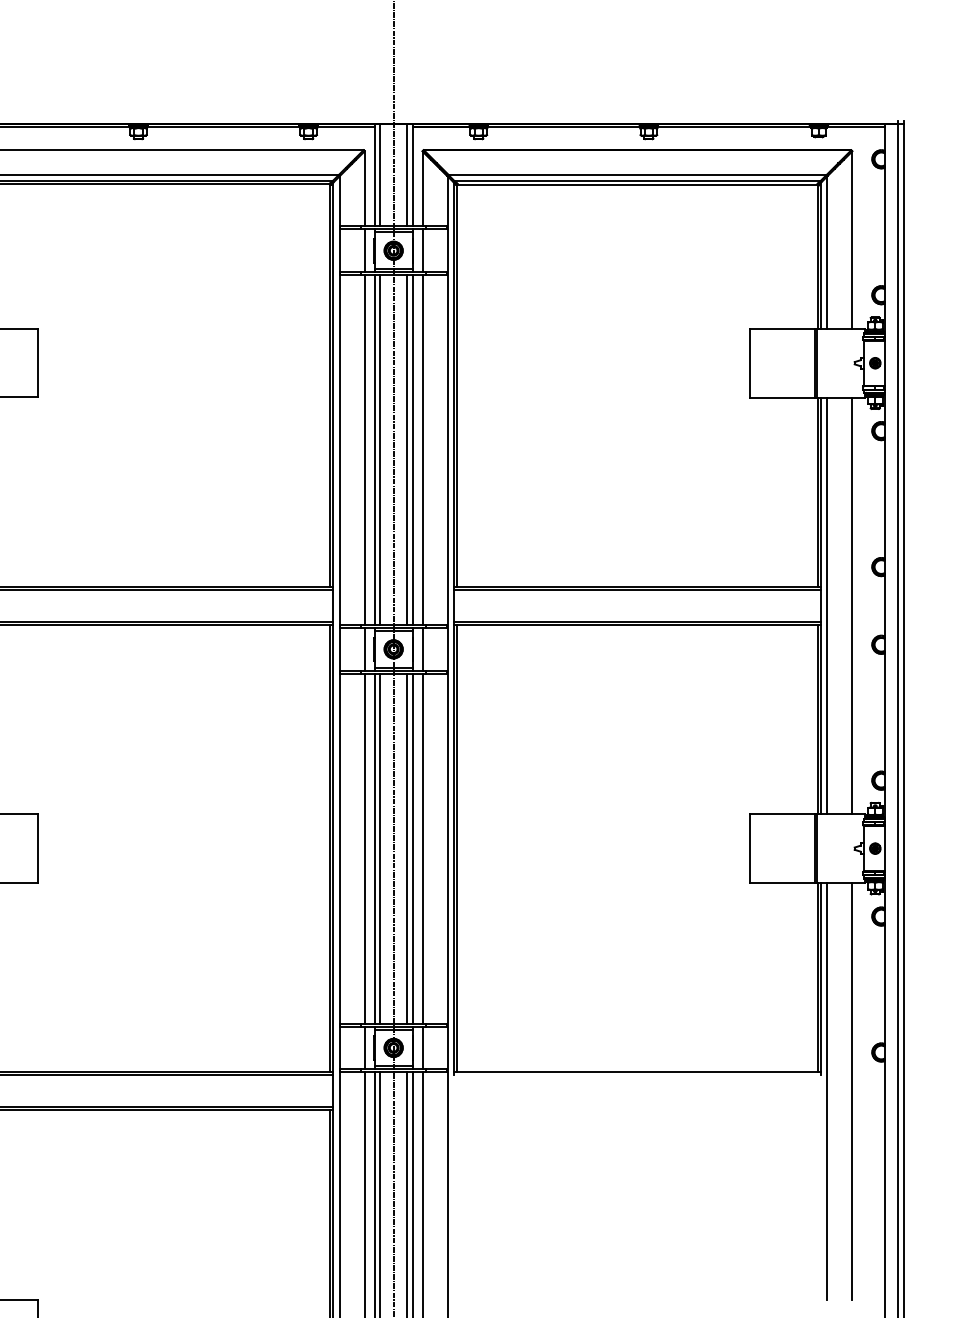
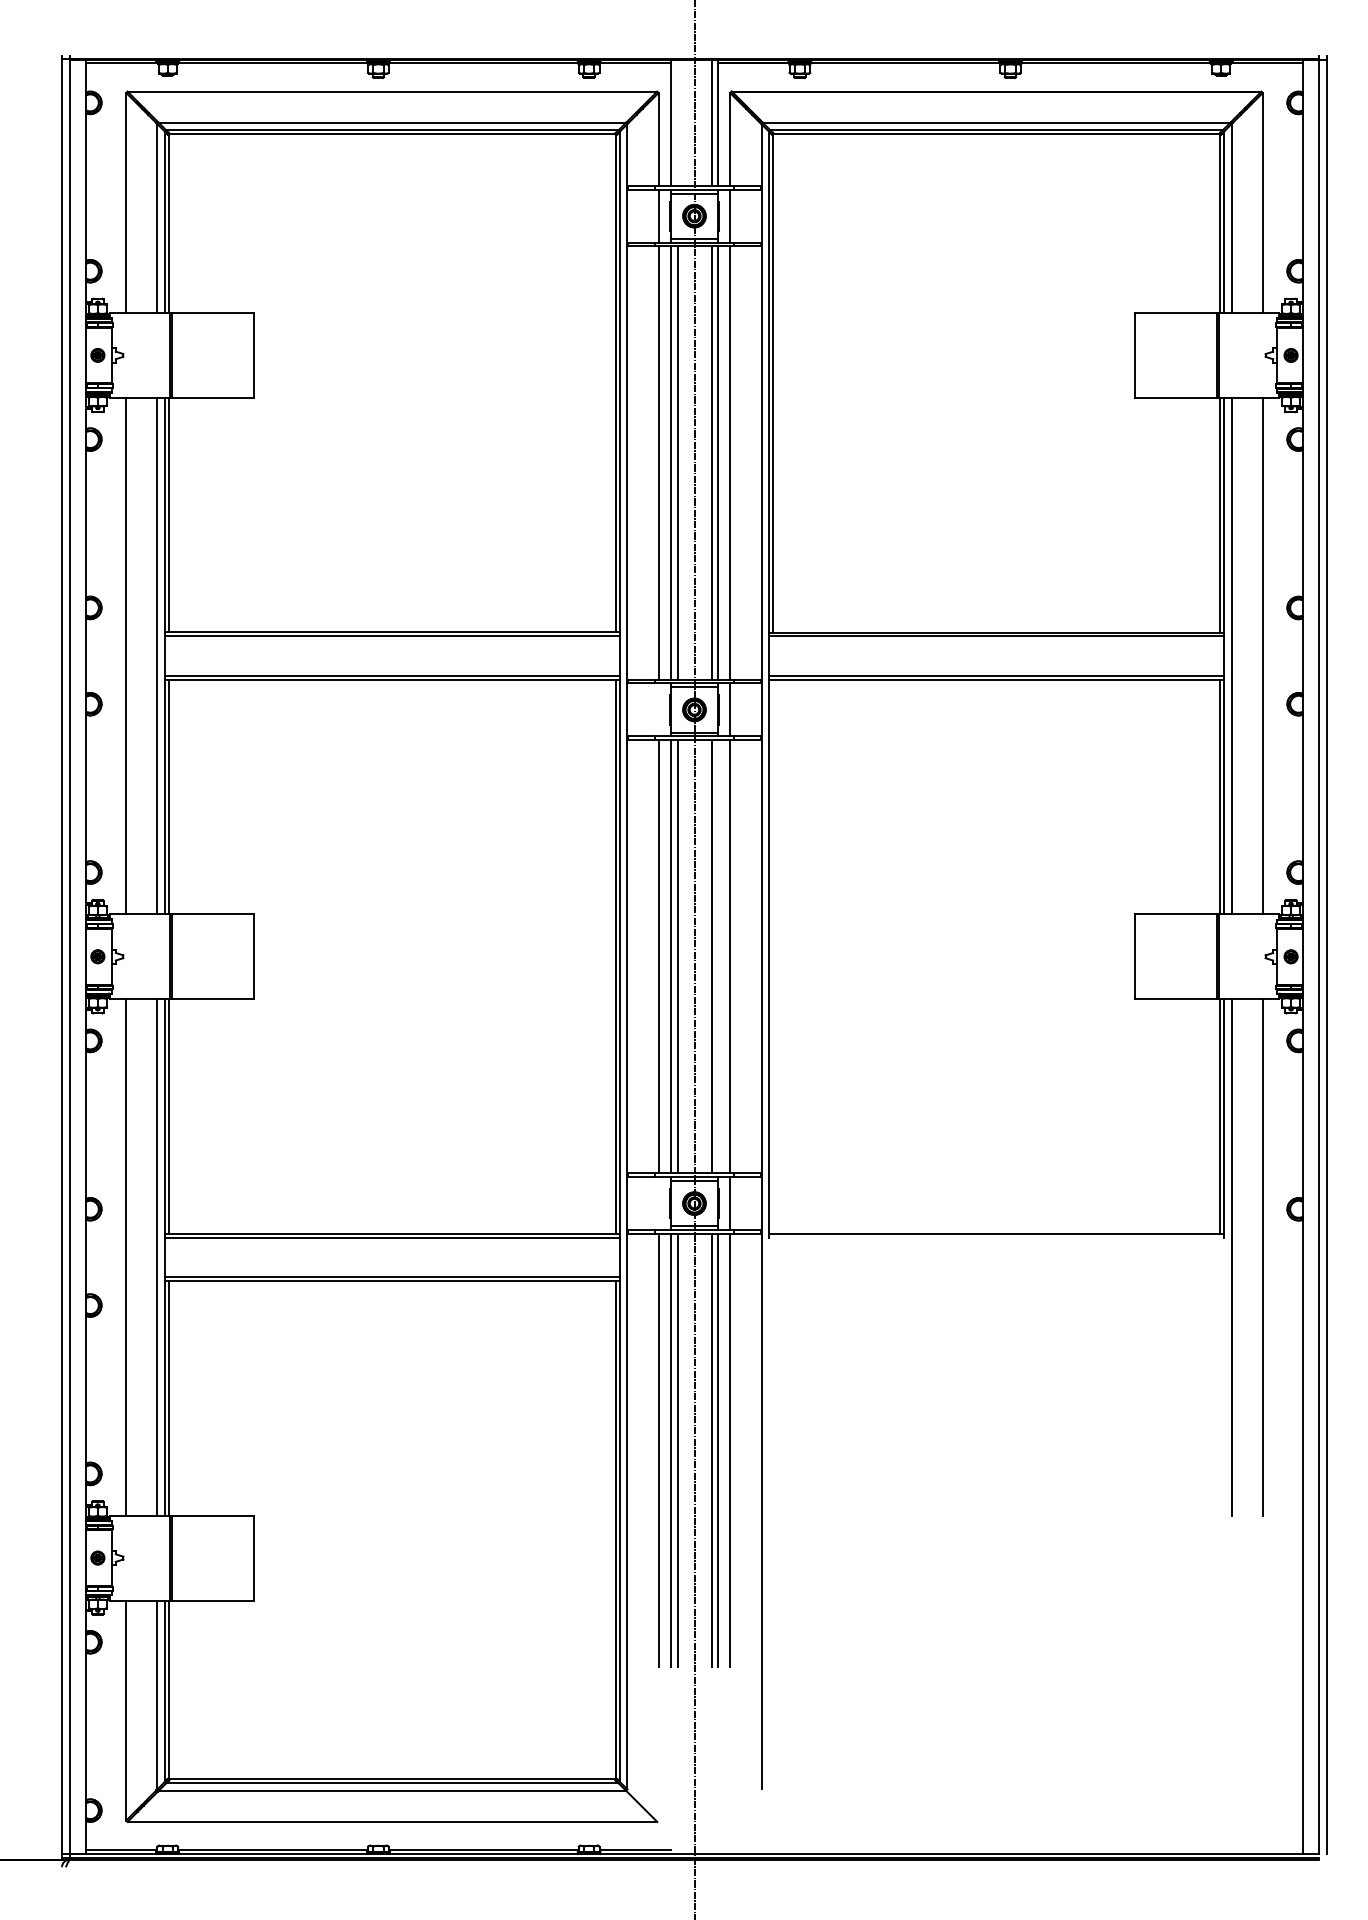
line: (379, 175) -> (677, 122), removed
line: (364, 649) -> (658, 709), removed
line: (413, 848) -> (718, 956), removed
line: (456, 848) -> (772, 956), removed
line: (364, 1047) -> (658, 1203), removed

